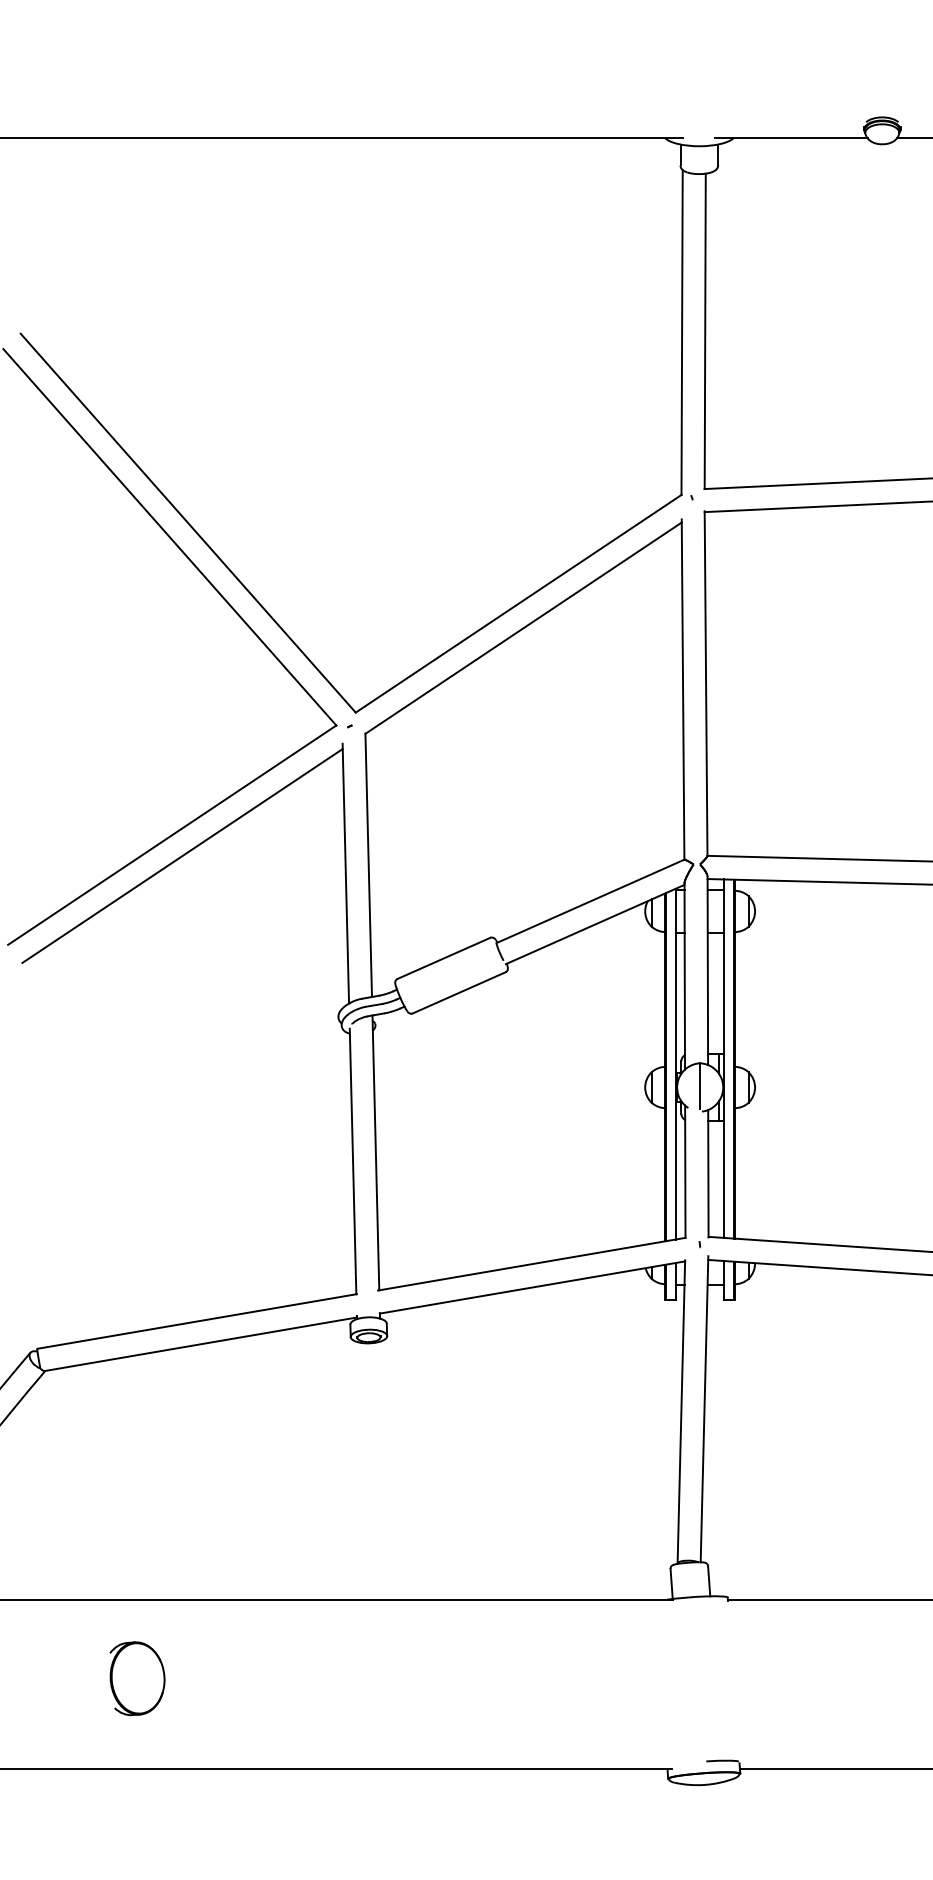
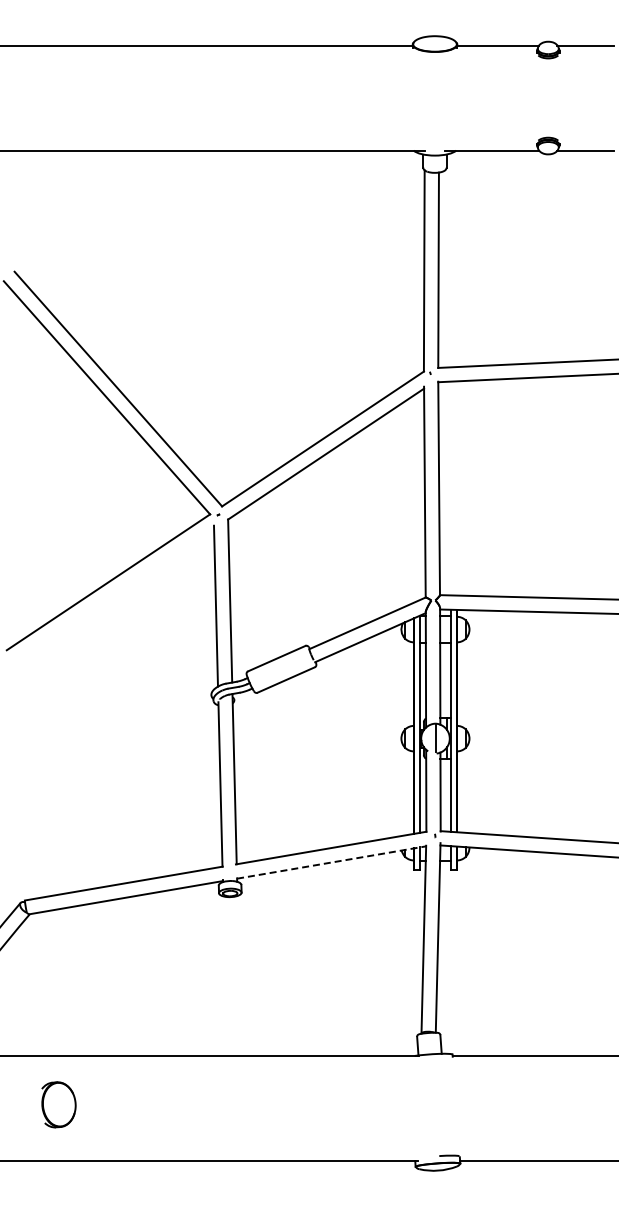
line: (181, 854) -> (114, 594), removed
line: (532, 1287) -> (331, 862), solid -> dashed
part: (136, 1678) -> (58, 1104), moved

